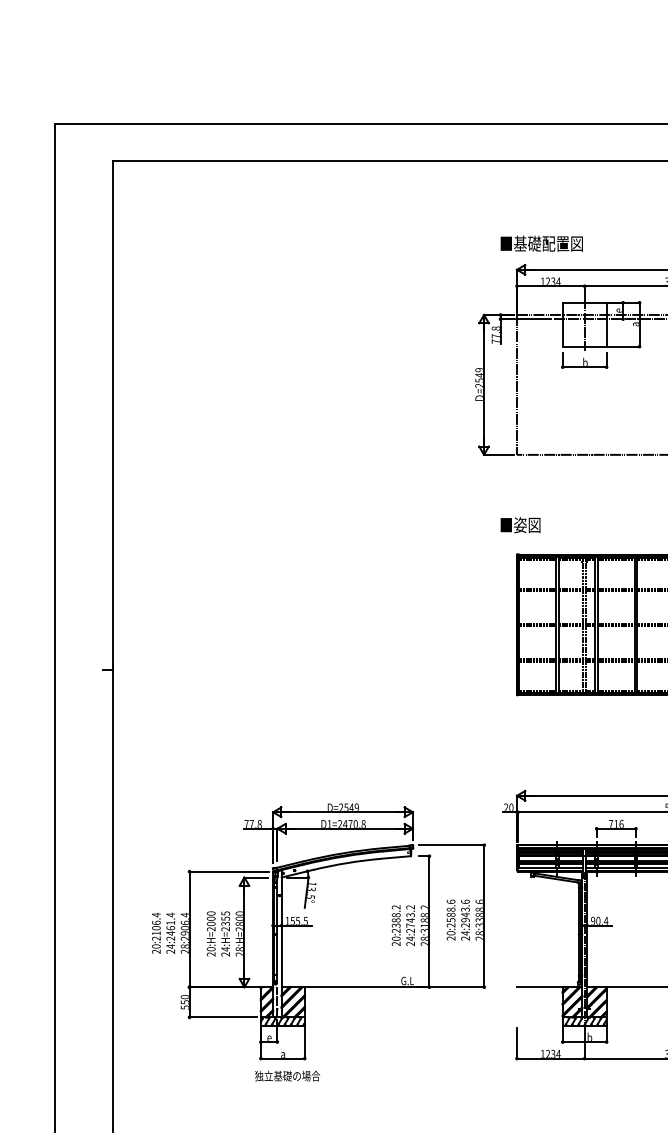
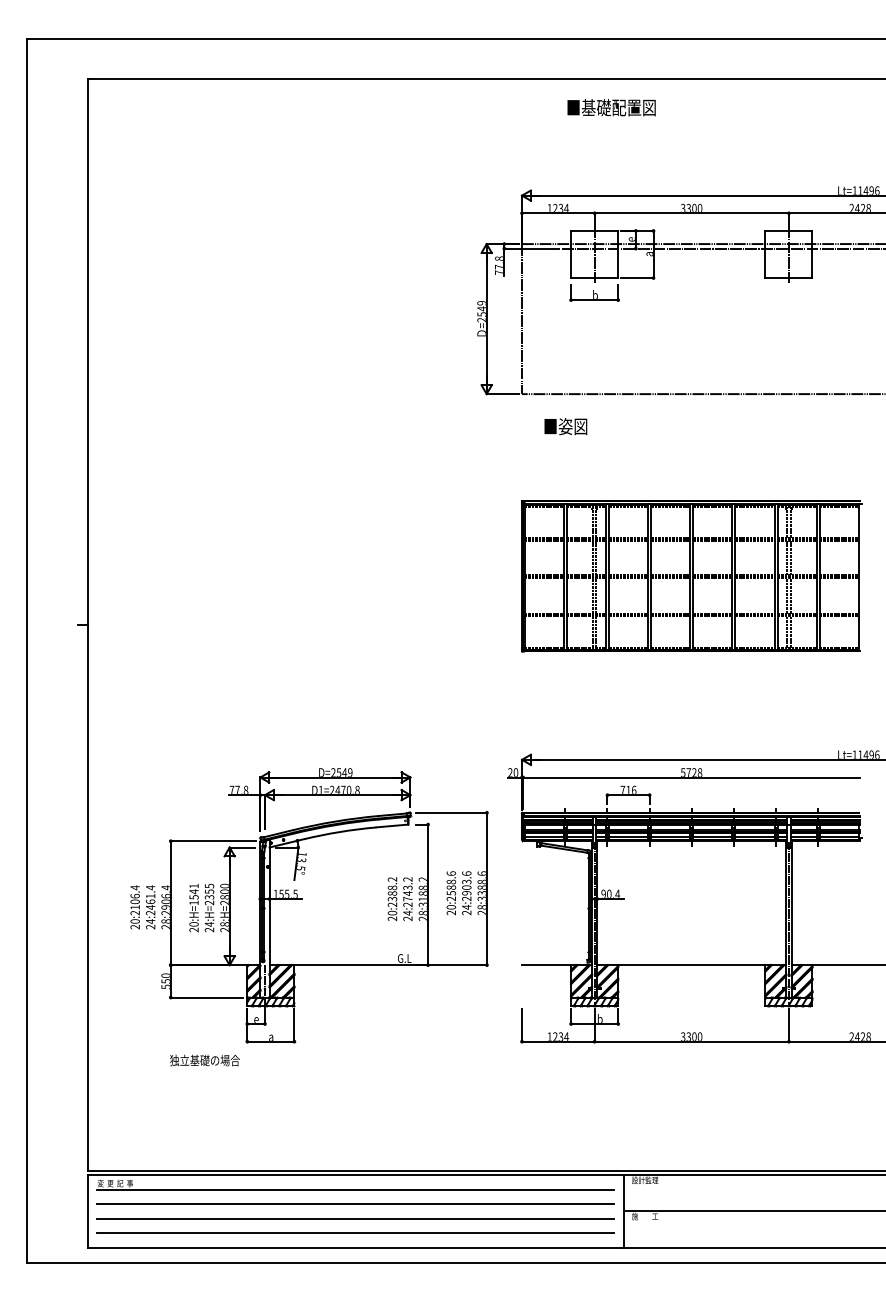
text: (541, 243) -> (611, 107), moved
text: (520, 525) -> (565, 426), moved
text: (465, 914) -> (466, 887), 24:2943.6 -> 24:2903.6
text: (210, 921) -> (193, 894), 20:H=2000 -> 20:H=1541
text: (287, 1076) -> (204, 1060), moved

